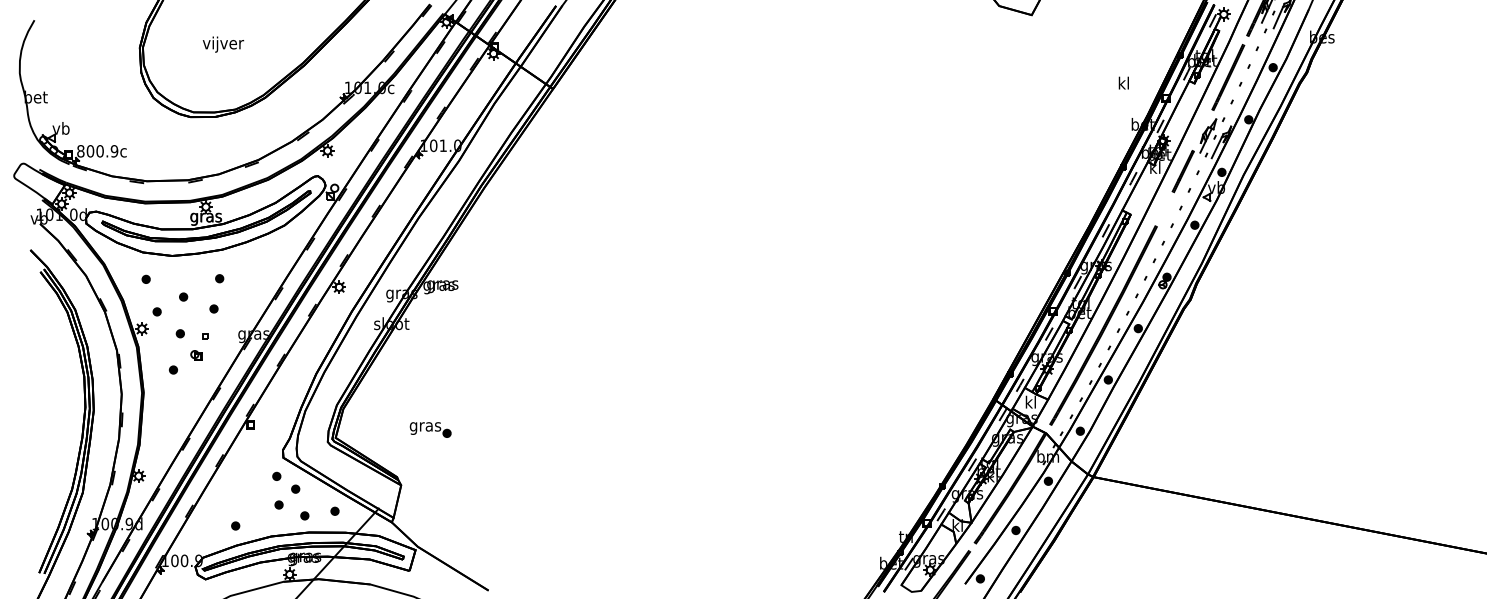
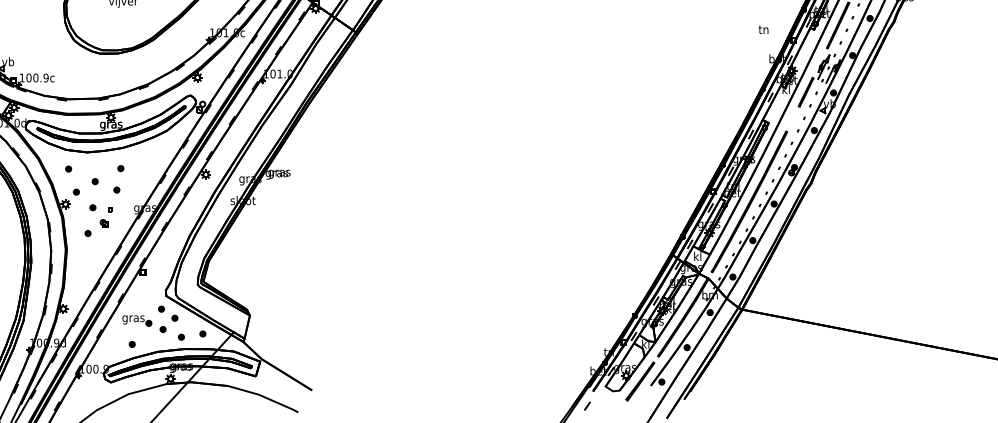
text: (1123, 82) -> (763, 29), kl -> tn
text: (80, 151) -> (21, 78), 800.9c -> 100.9c
part: (430, 429) -> (137, 320), moved

